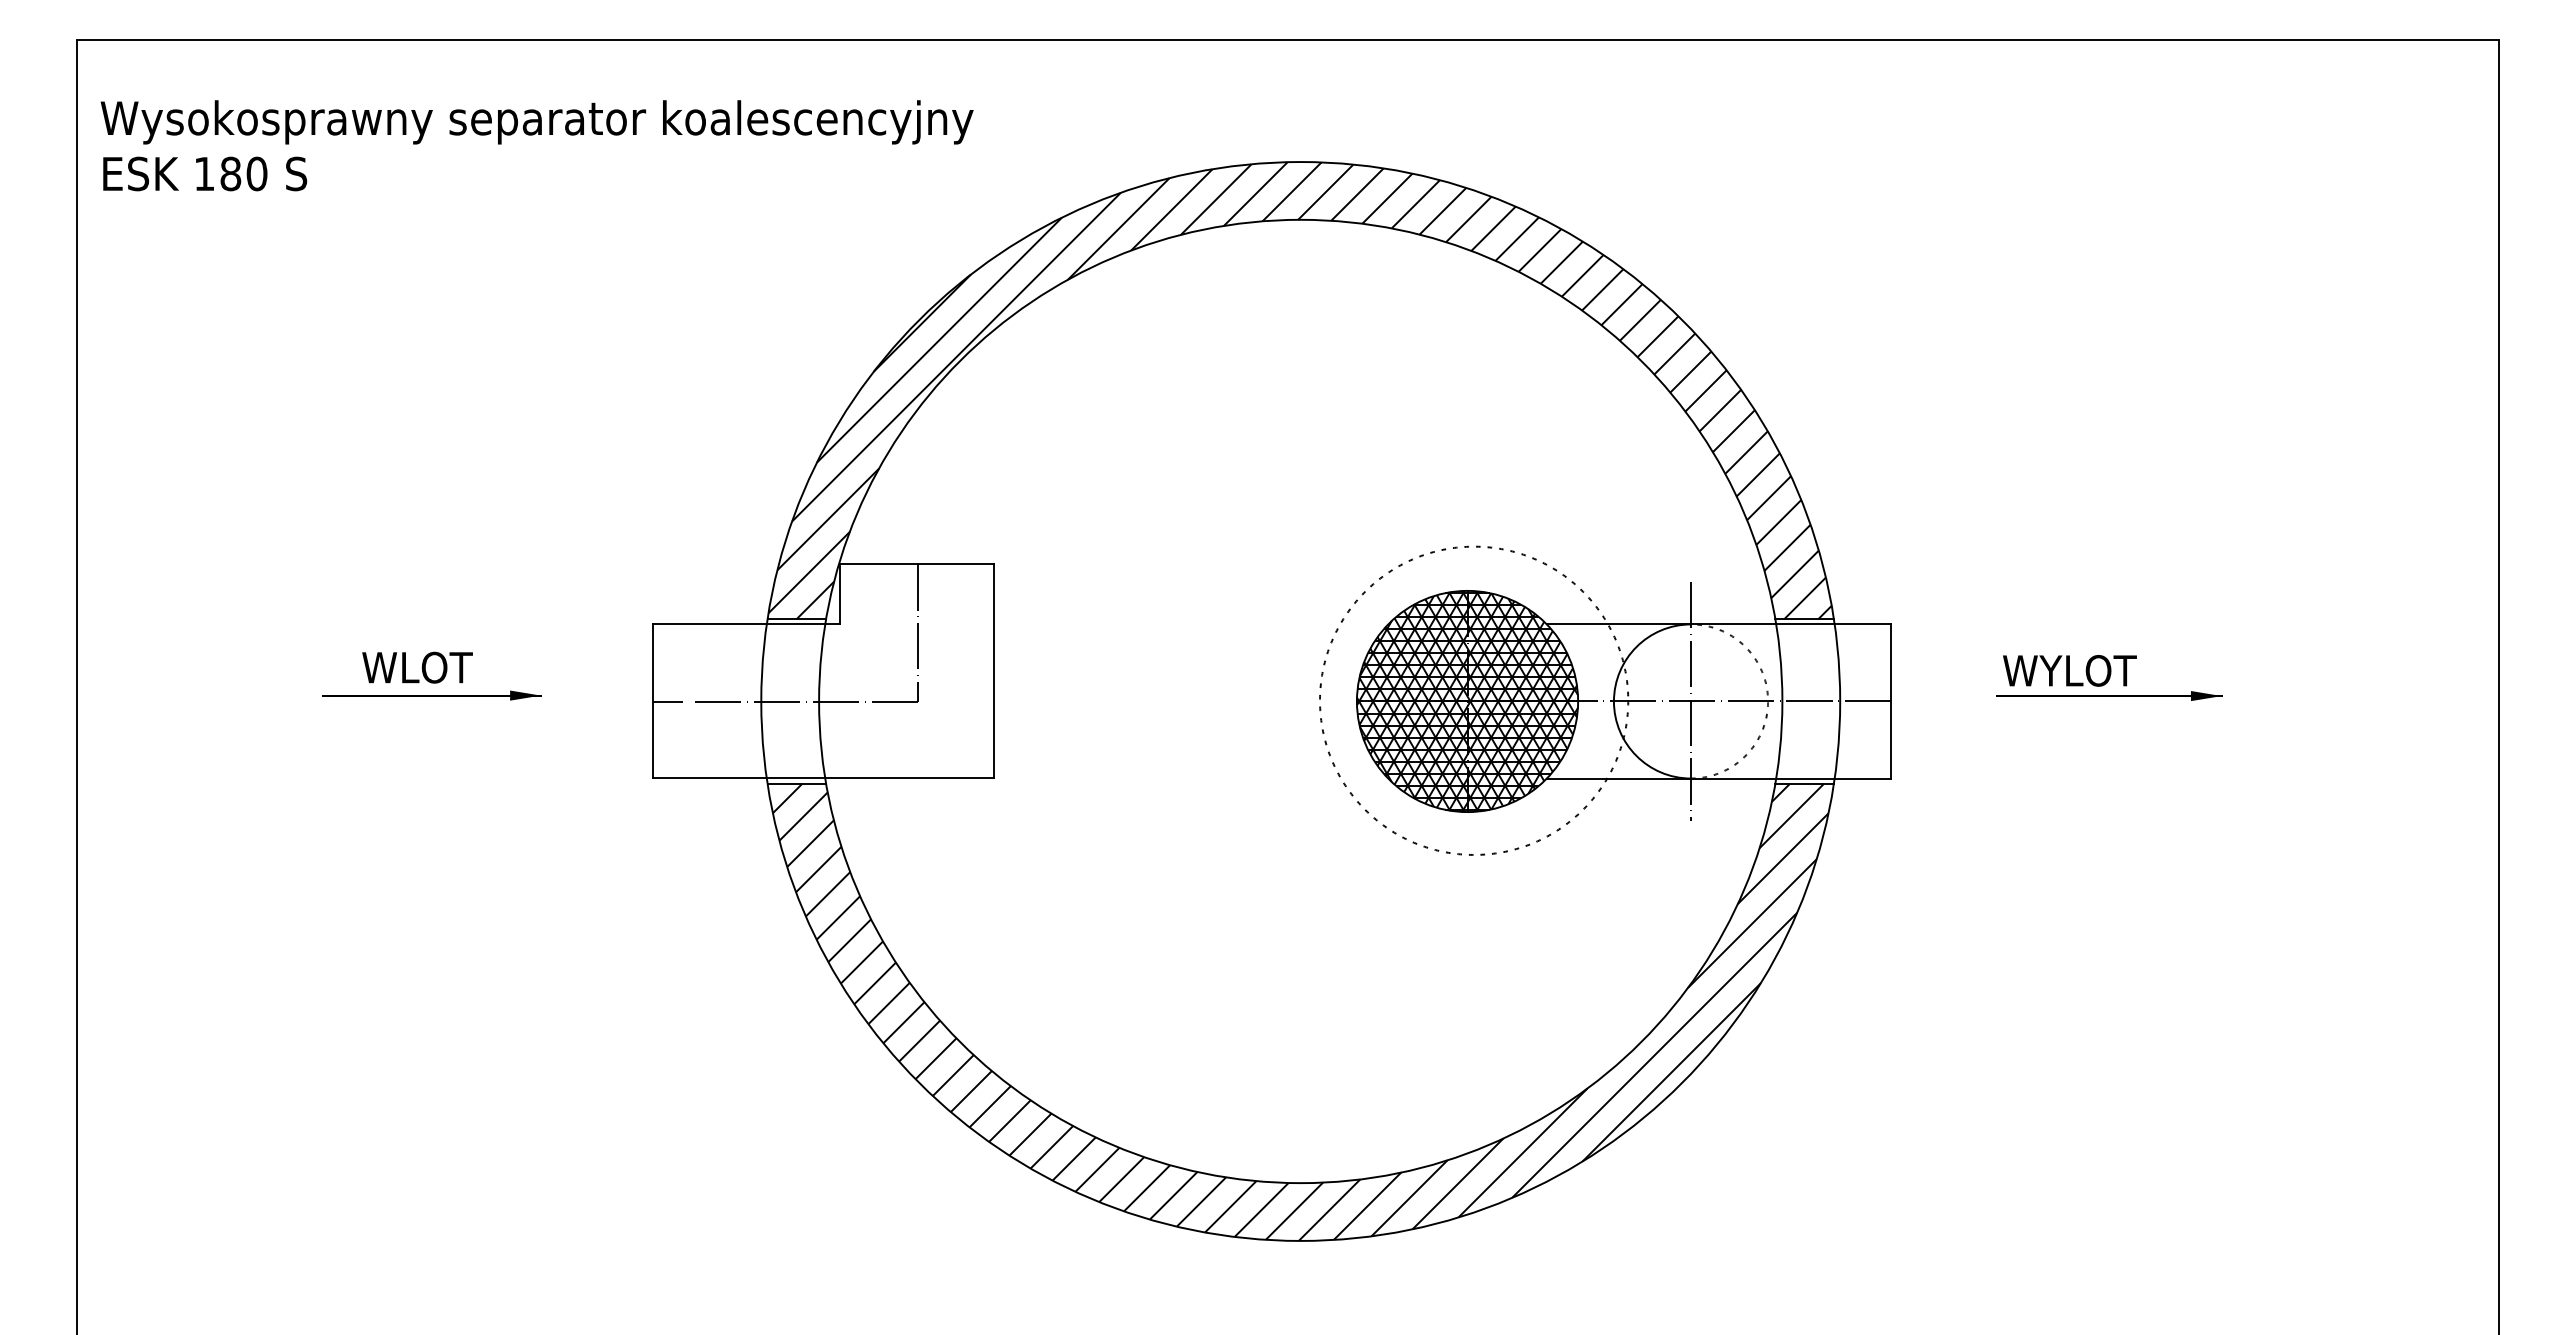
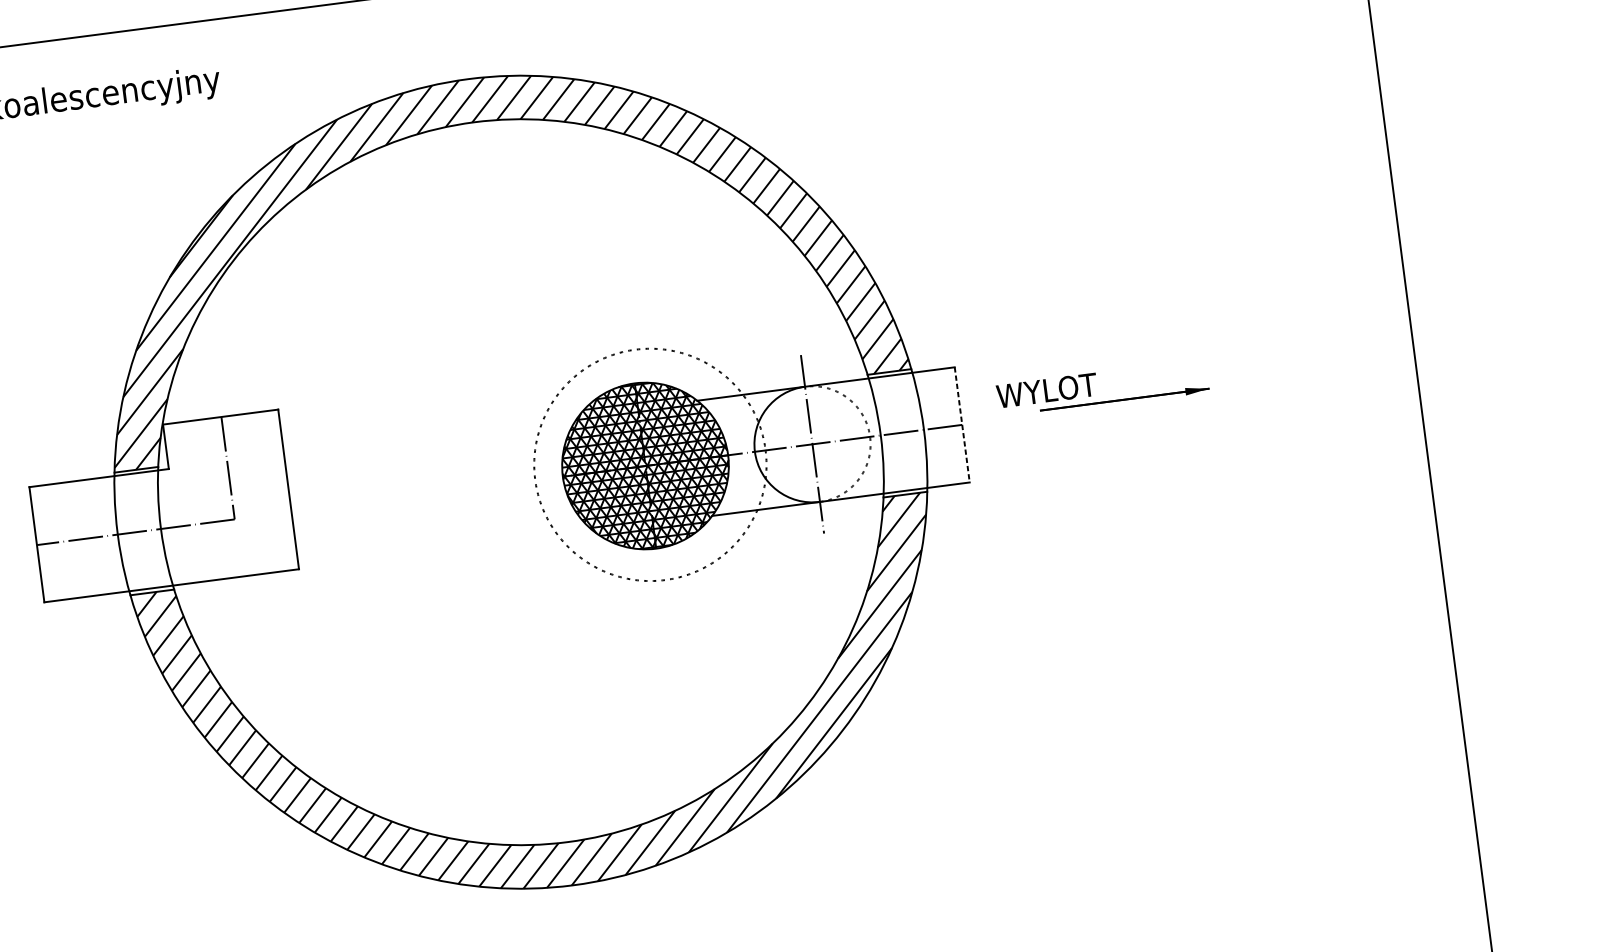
text: (2069, 670) -> (1046, 390), moved
line: (1891, 701) -> (962, 424), solid -> dashed

